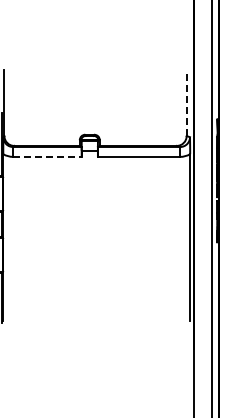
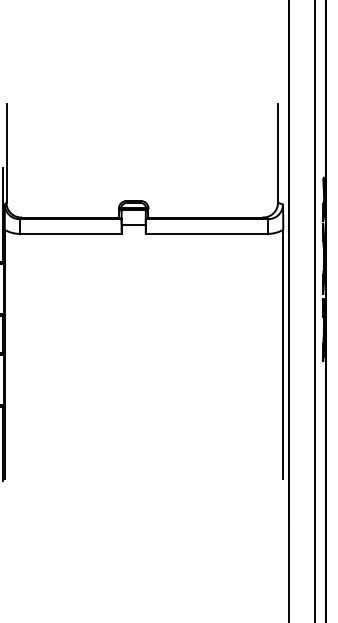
line: (186, 102) -> (277, 152), dashed -> solid
line: (47, 156) -> (70, 233), dashed -> solid

